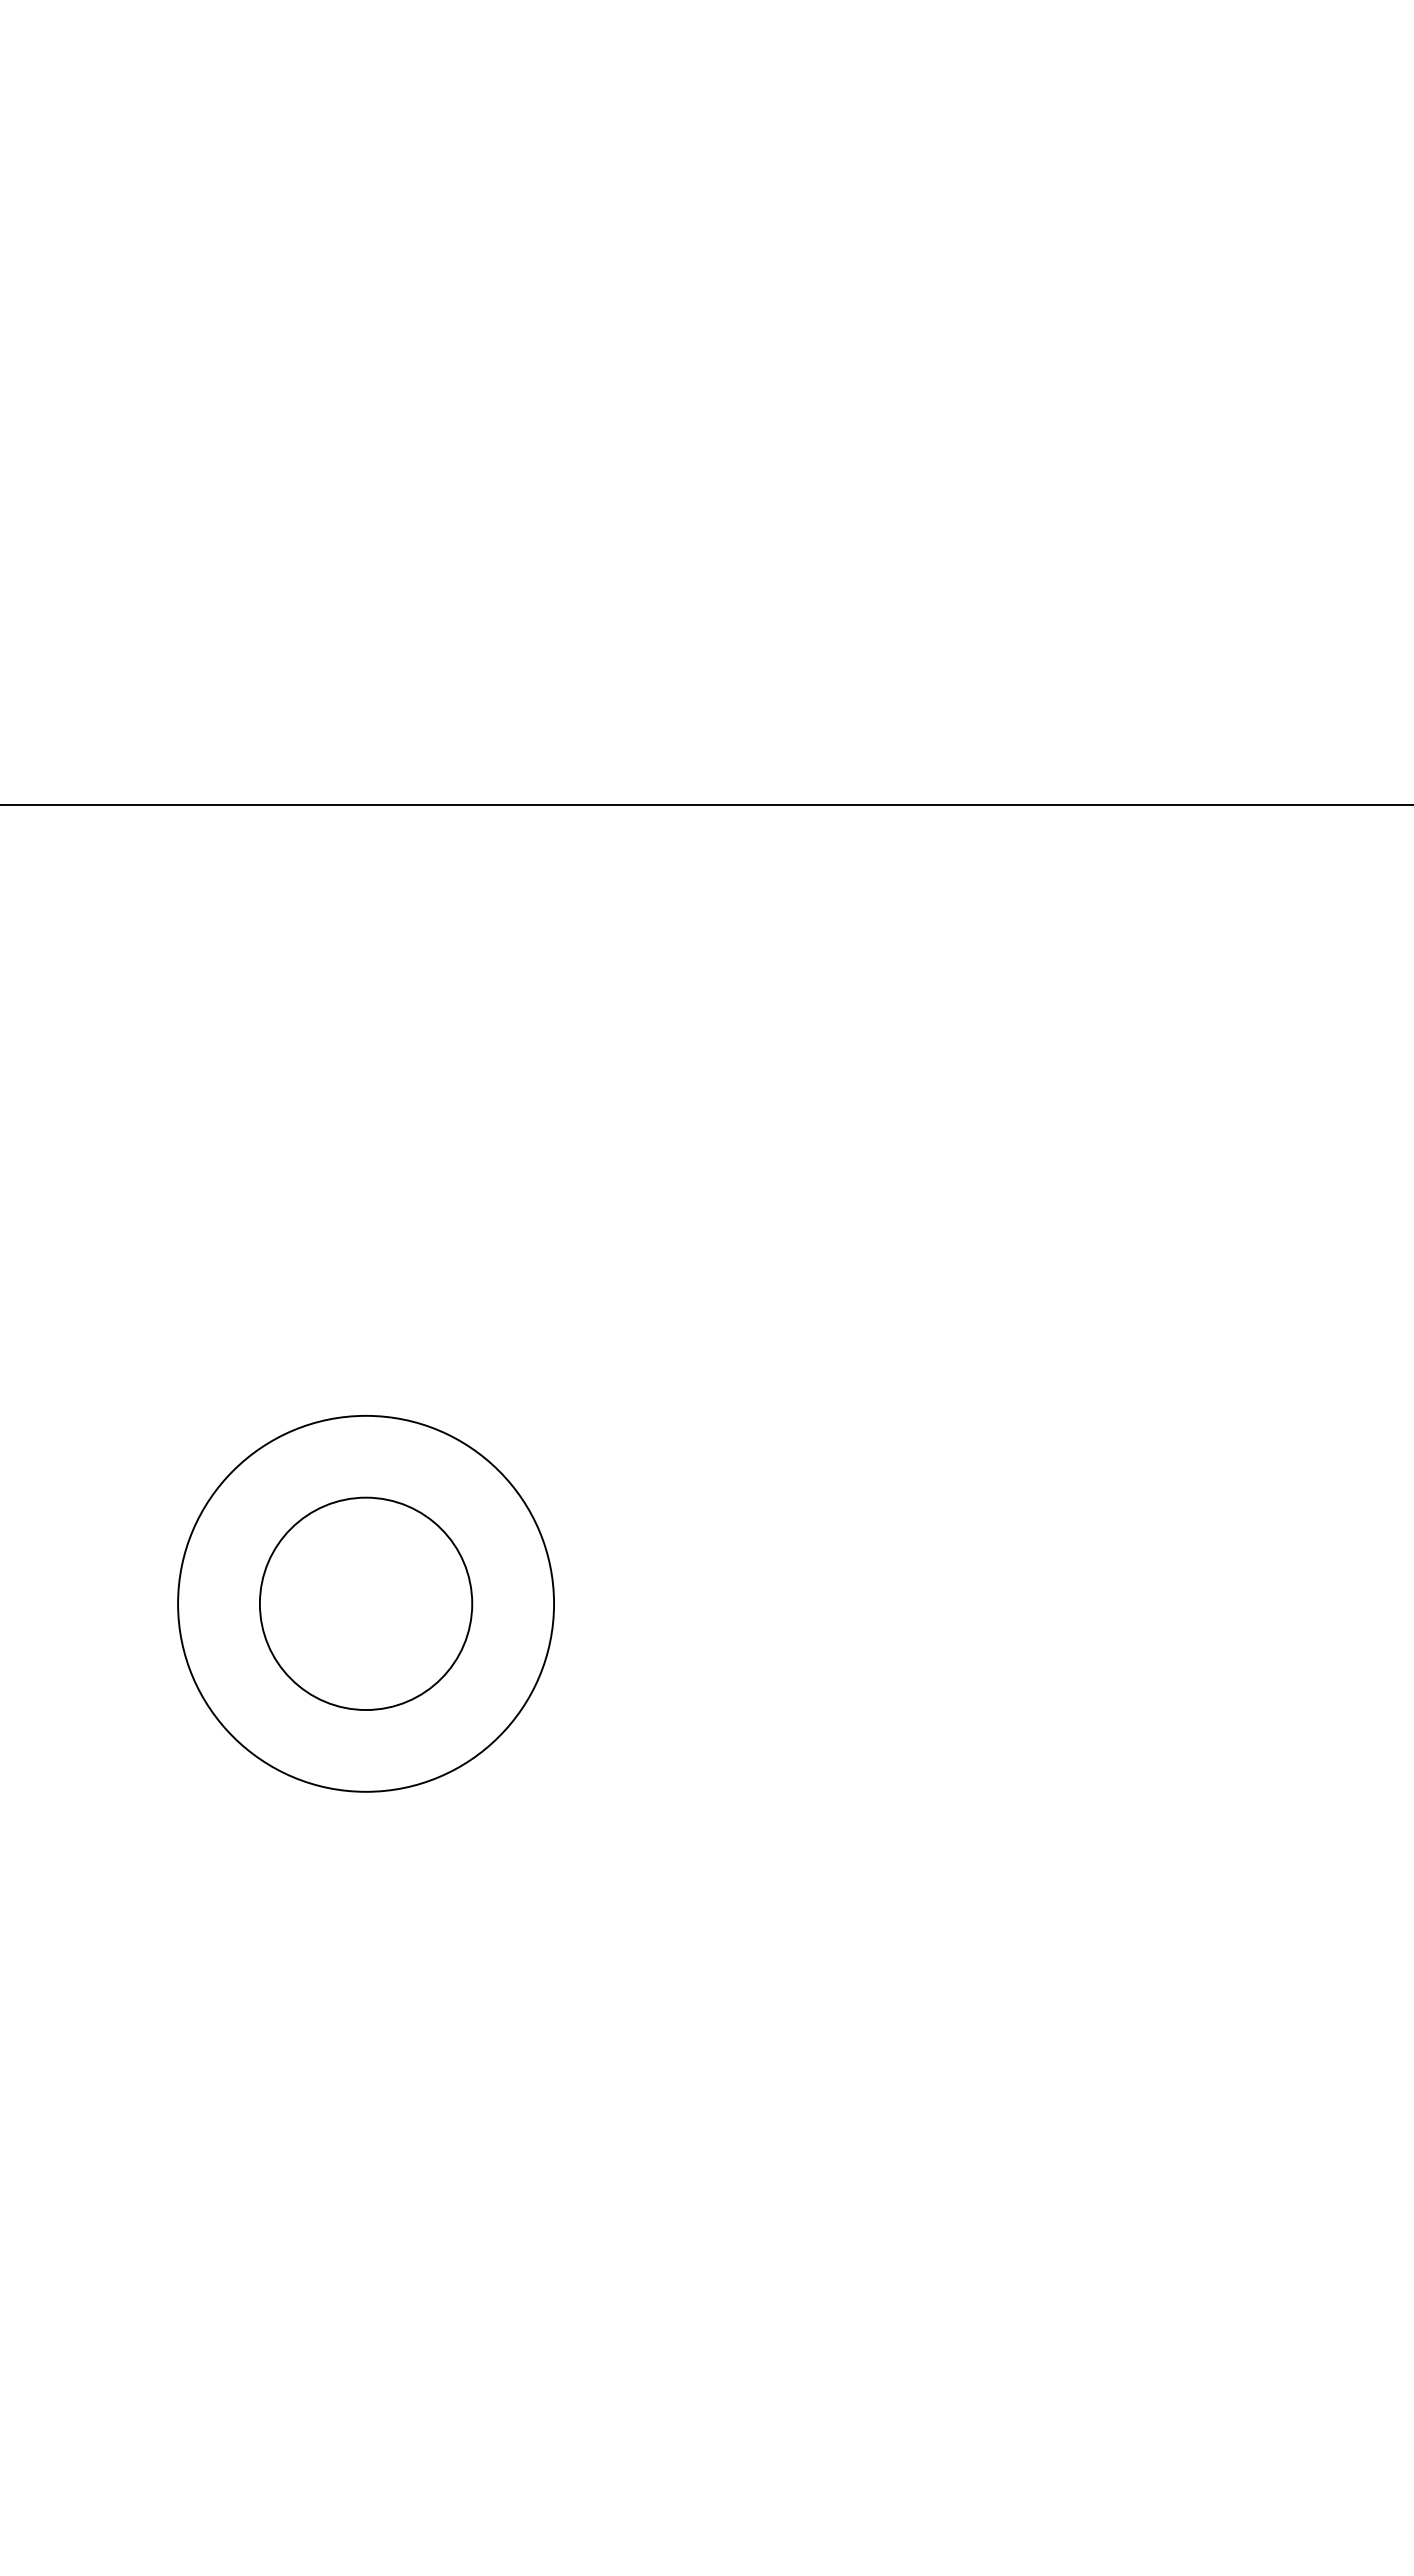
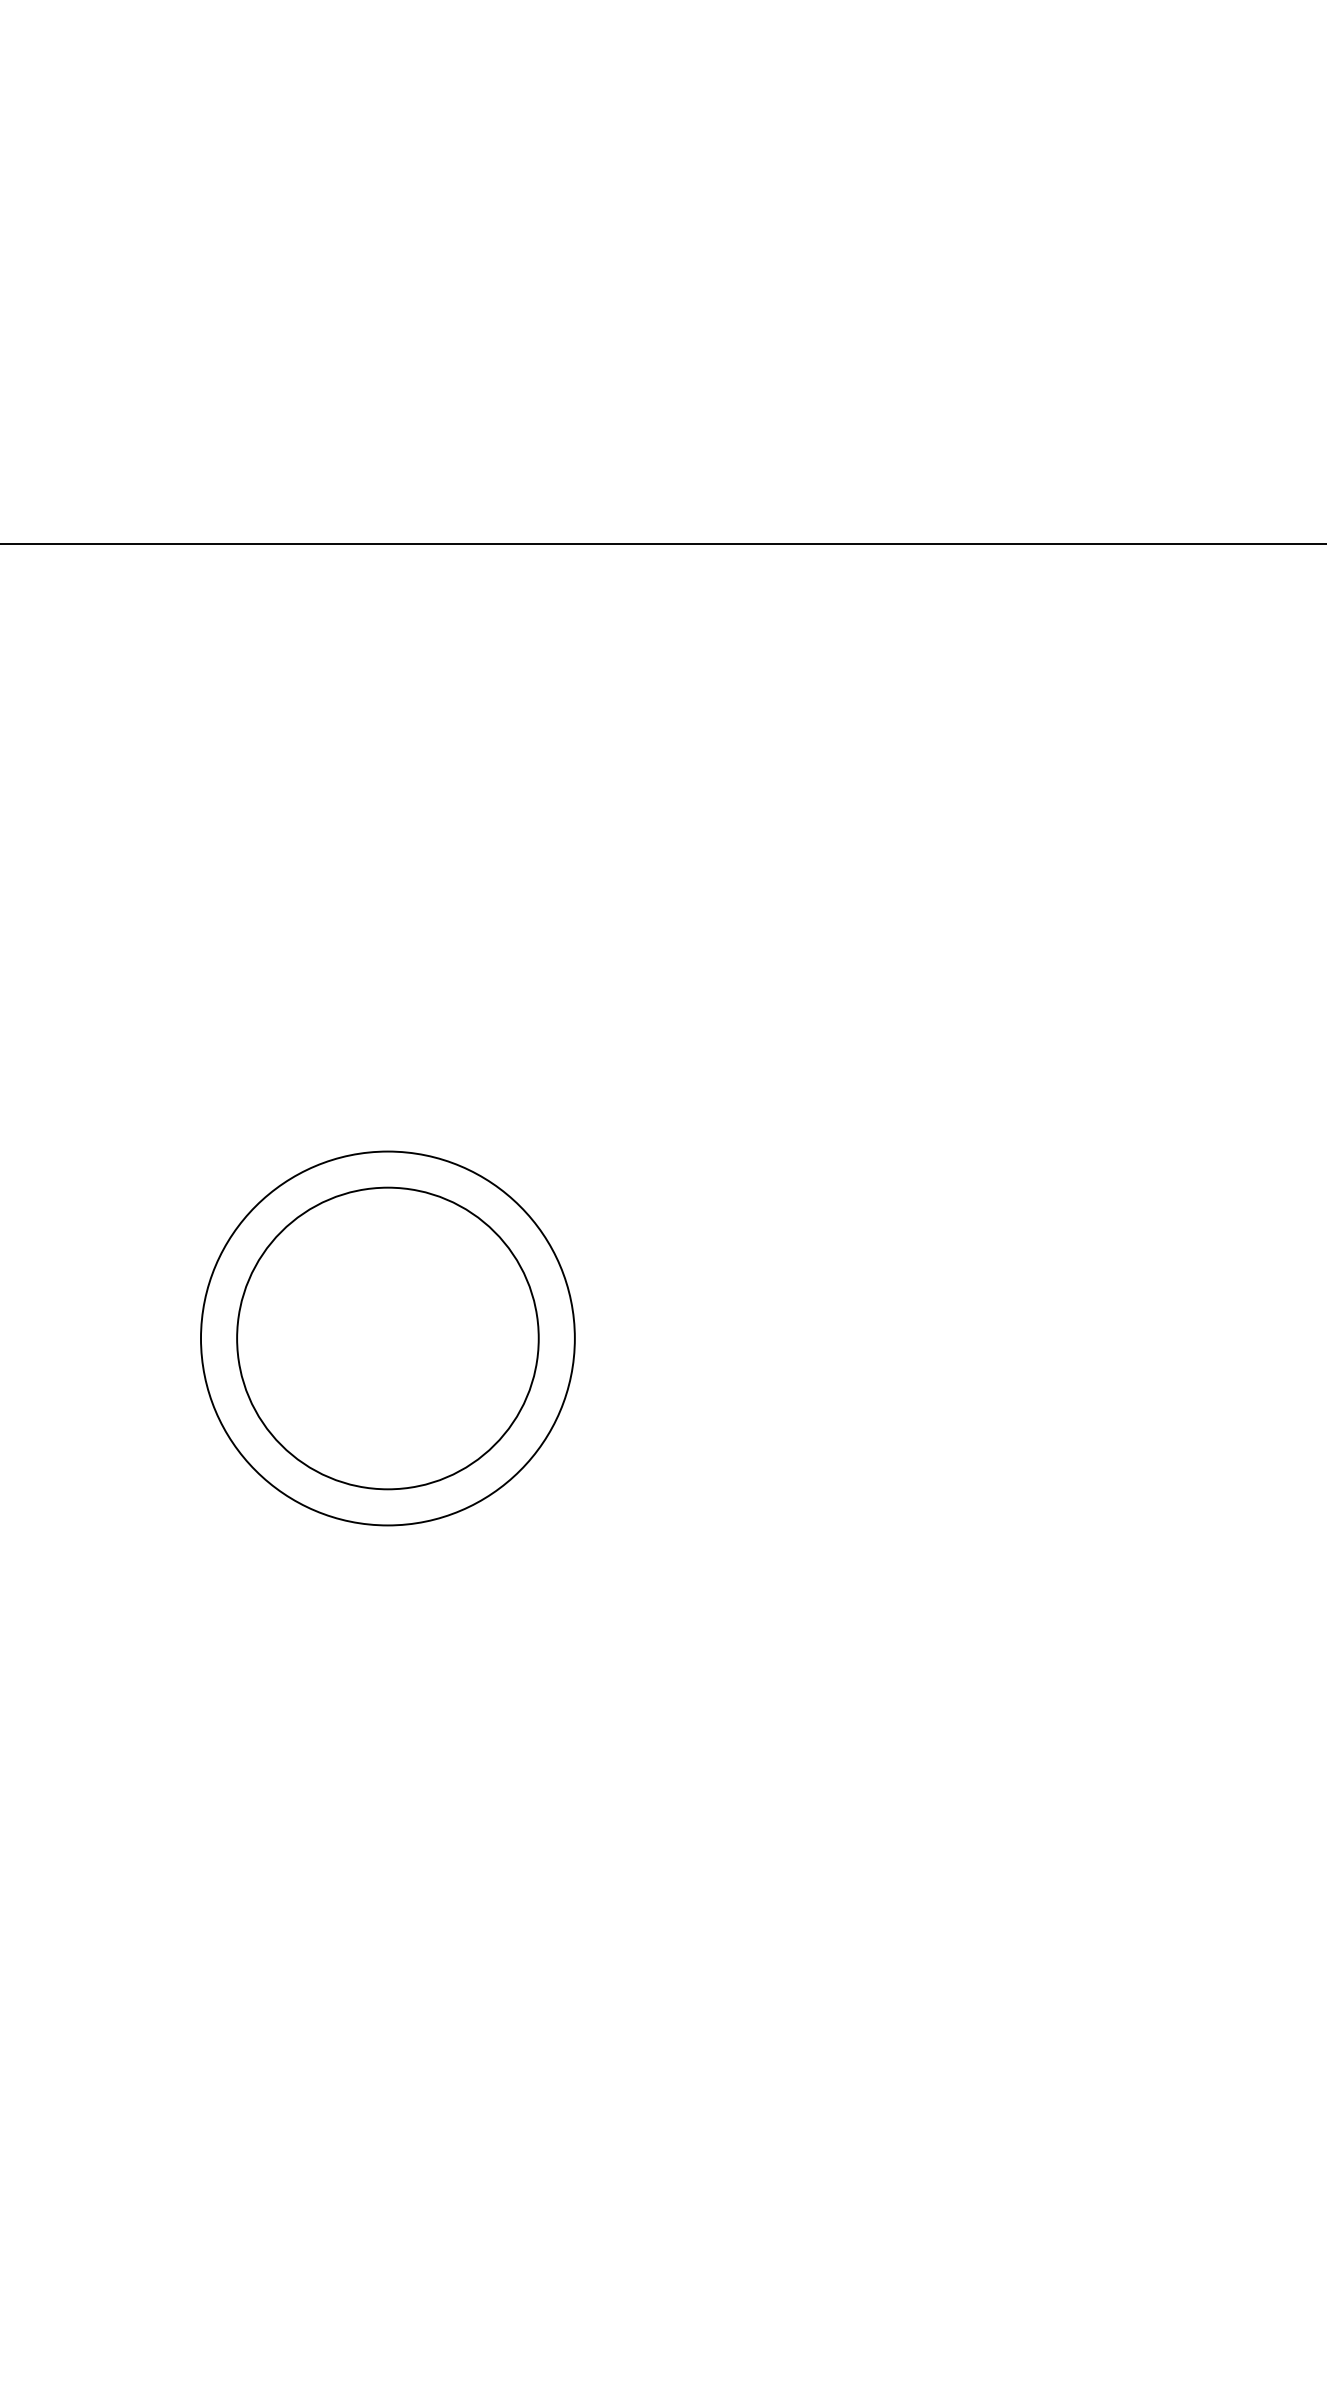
circle: (365, 1603) -> (387, 1338), size x1.43

